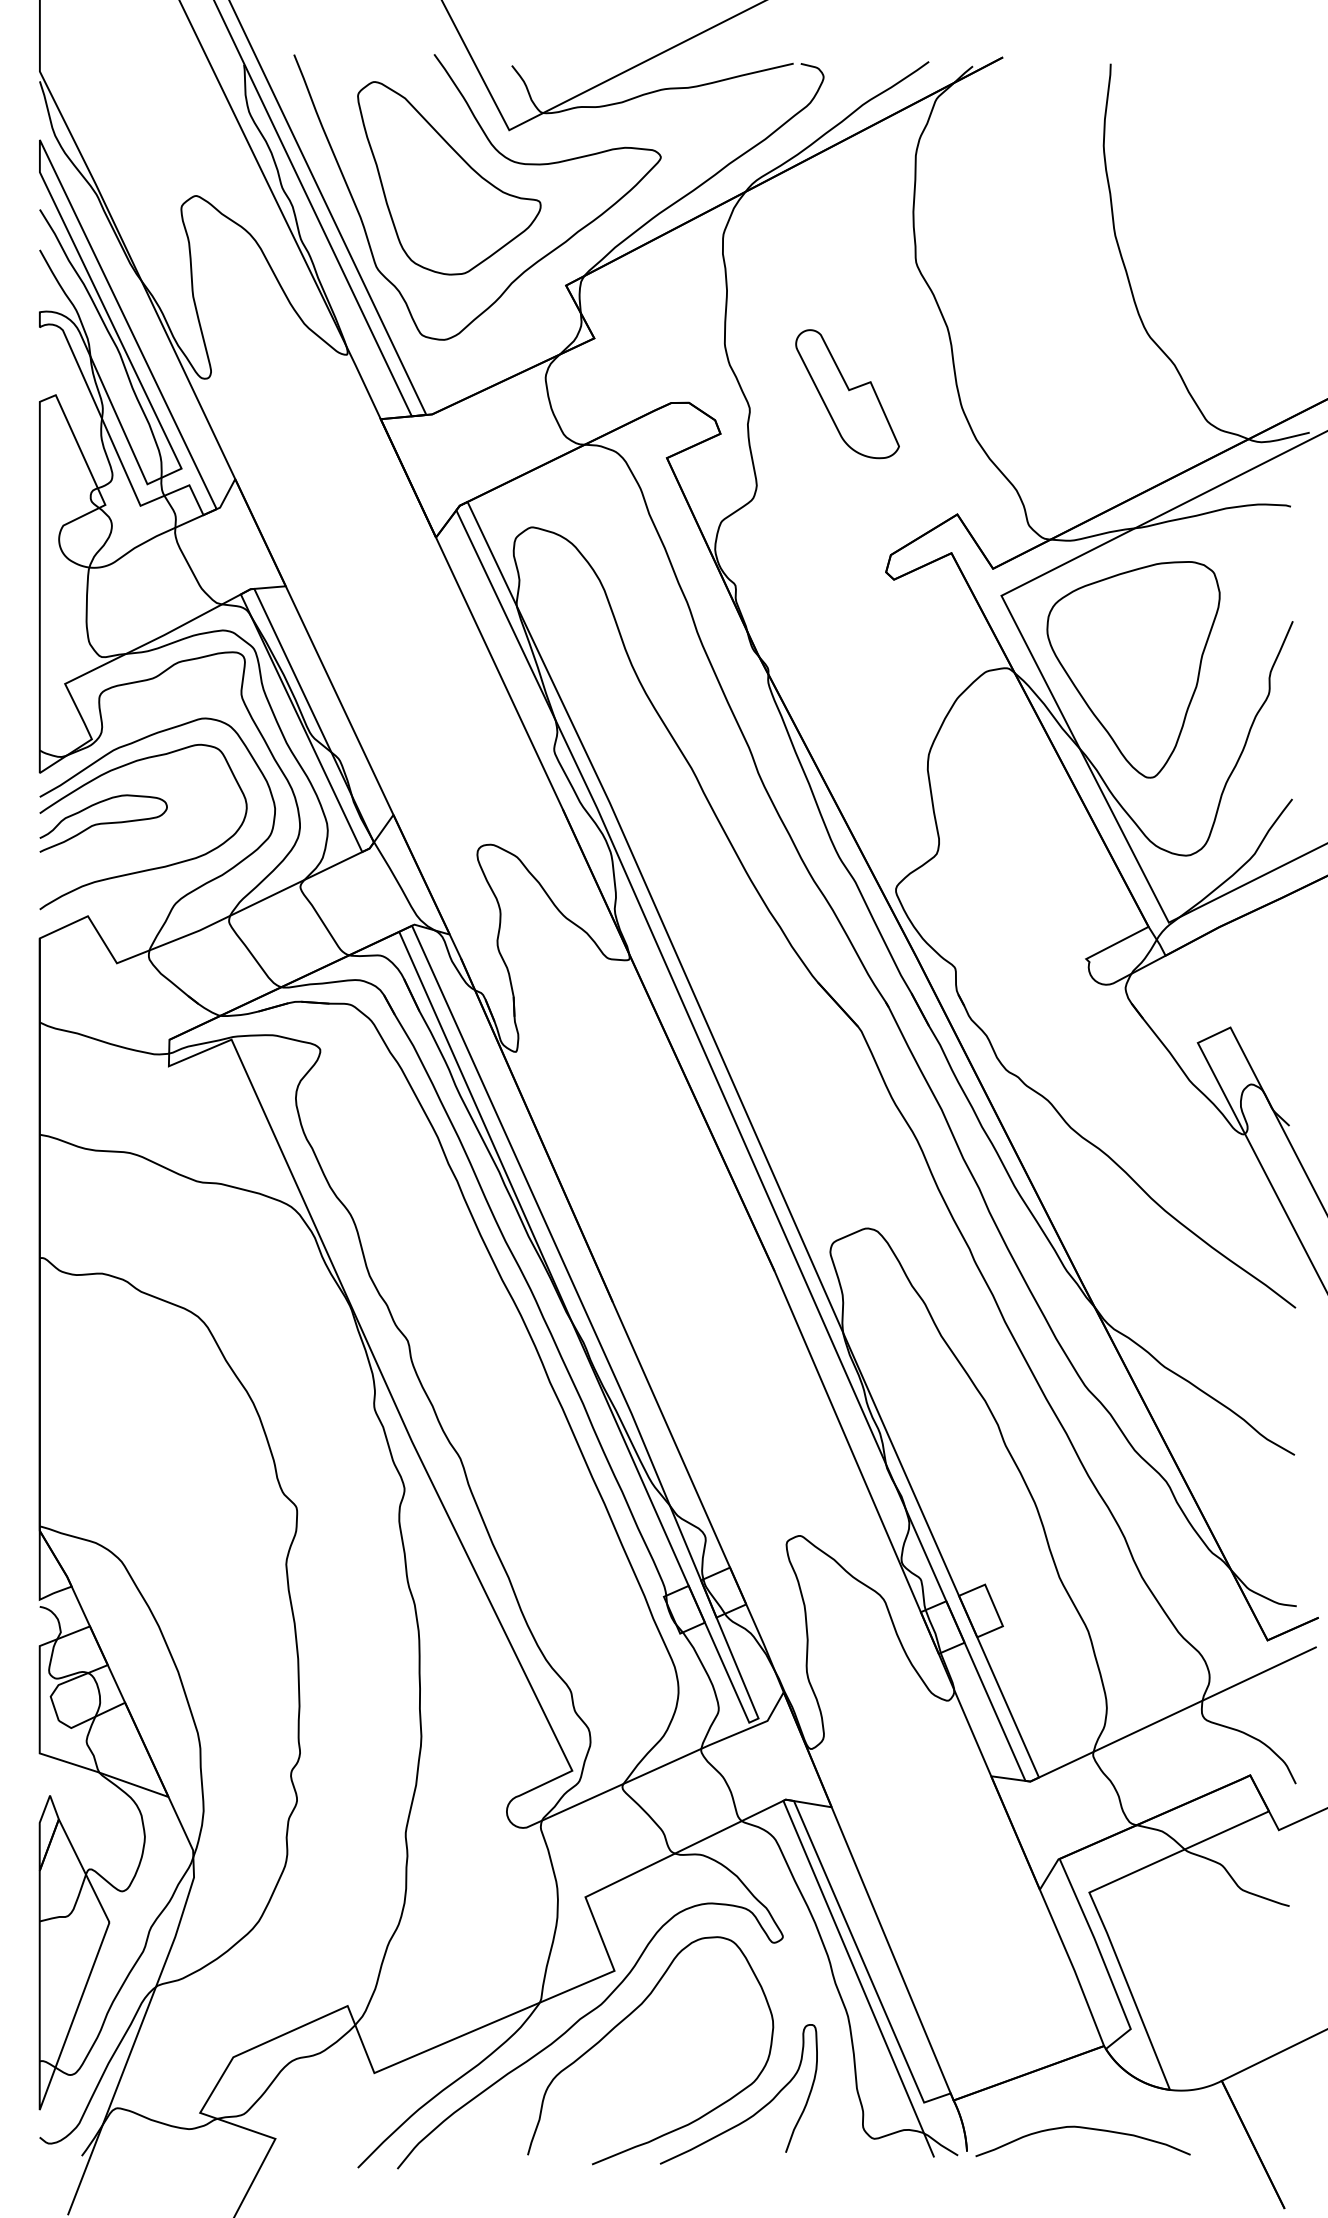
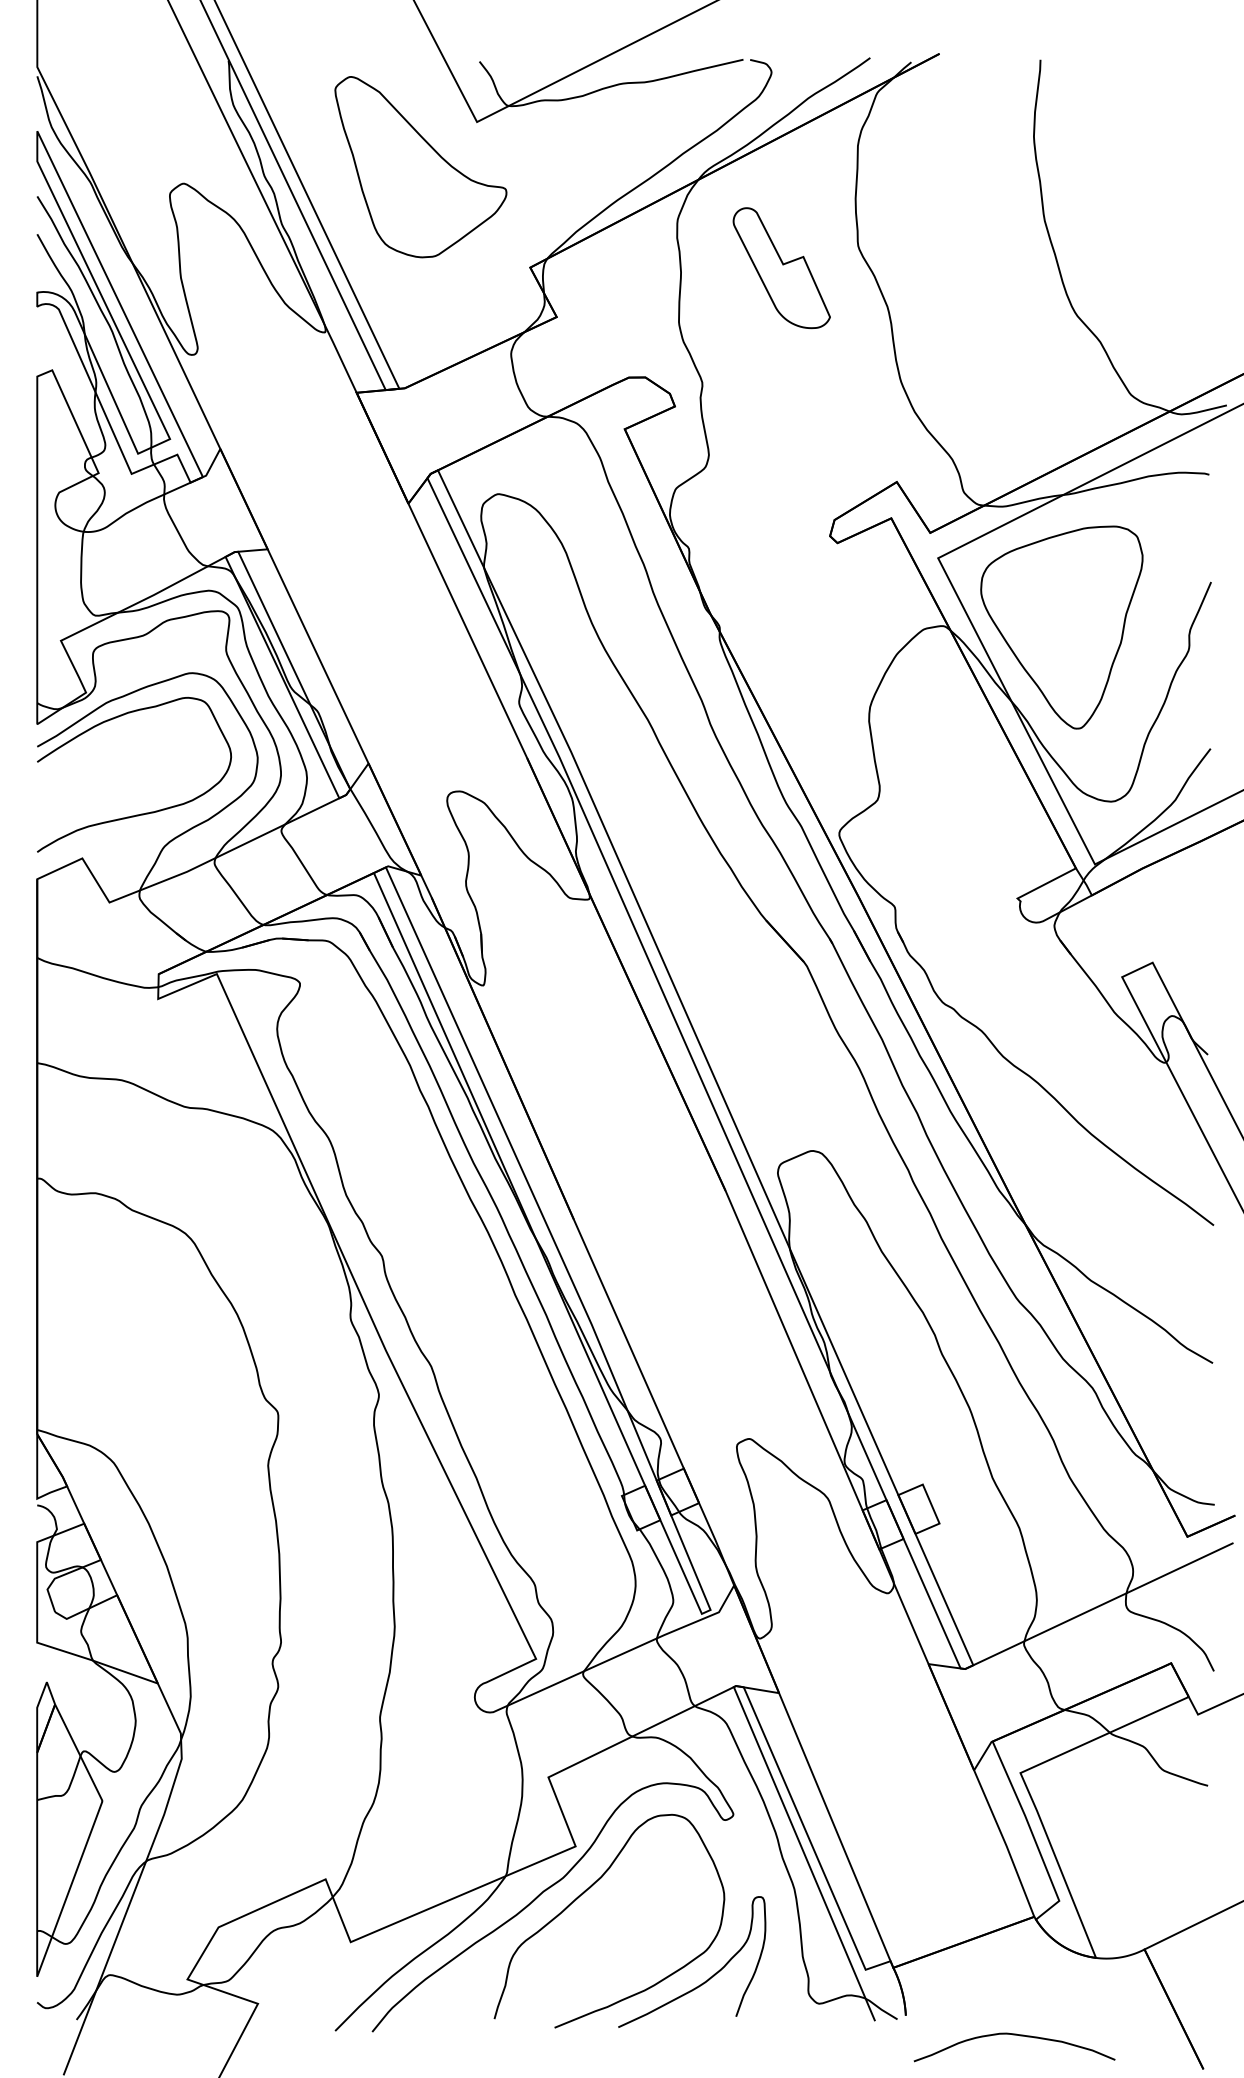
curve: (505, 158) -> (473, 148), removed
part: (847, 394) -> (781, 268), moved
curve: (103, 823) -> (96, 771), removed
curve: (1082, 2128) -> (1014, 2035), moved

